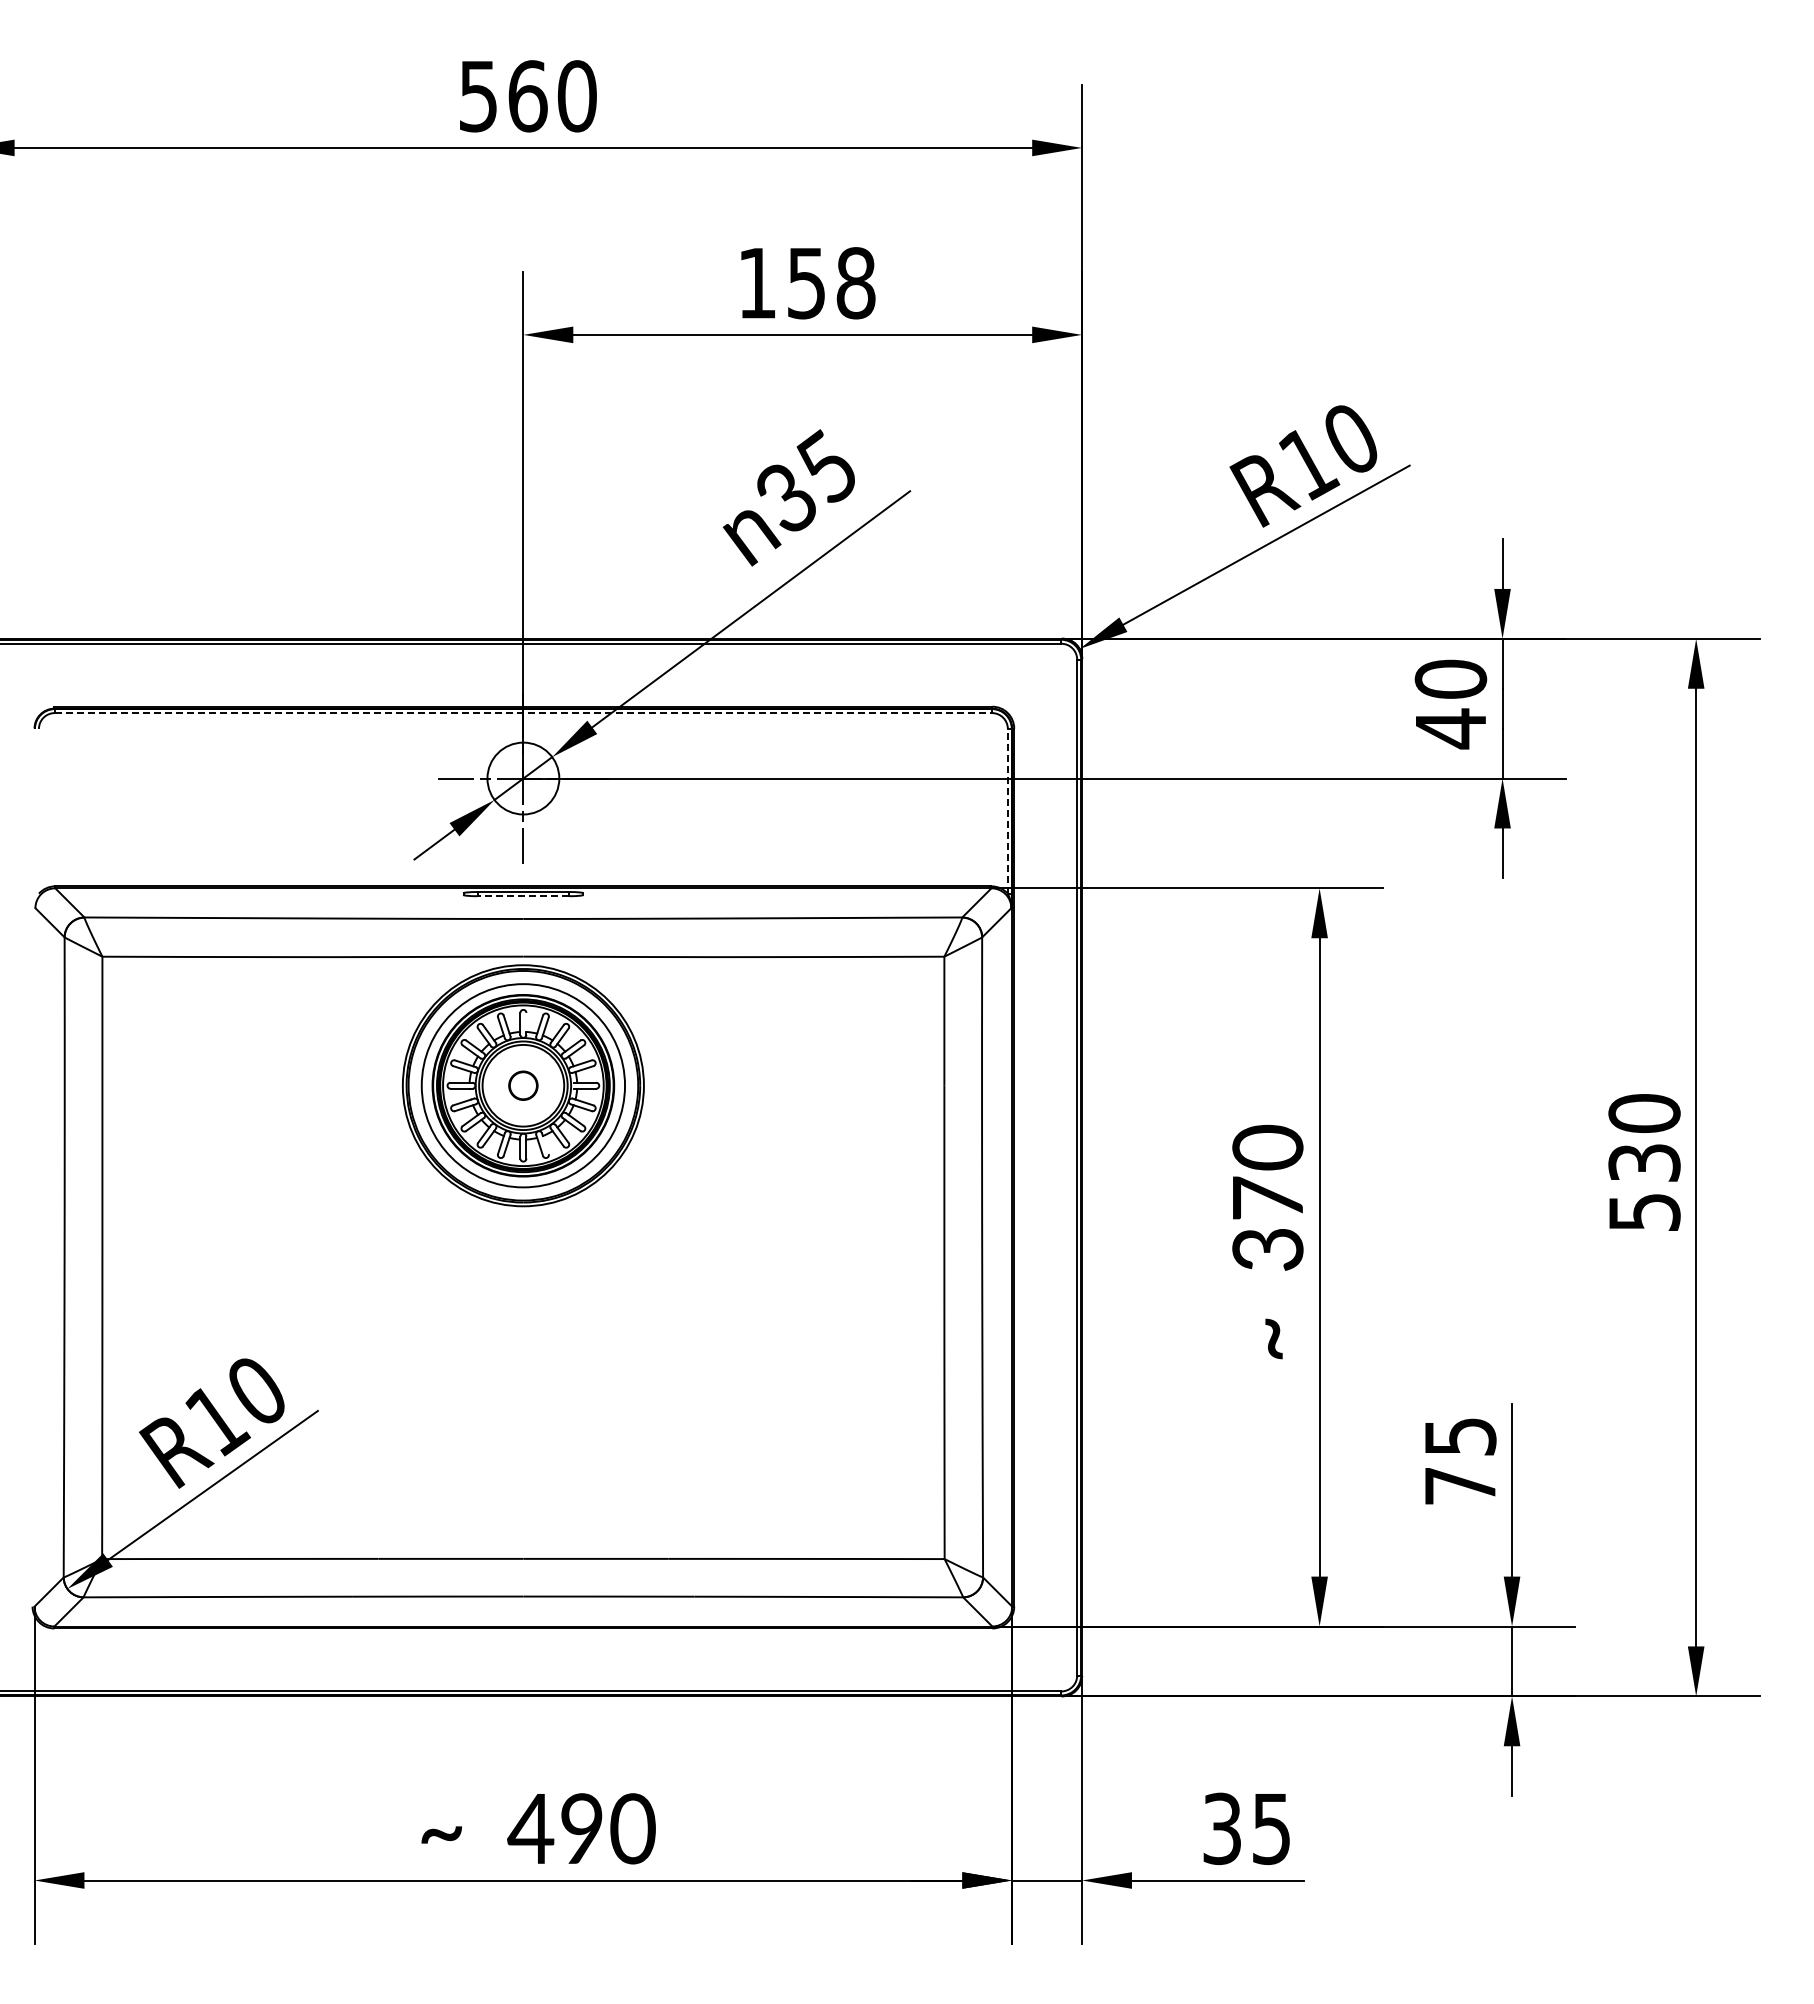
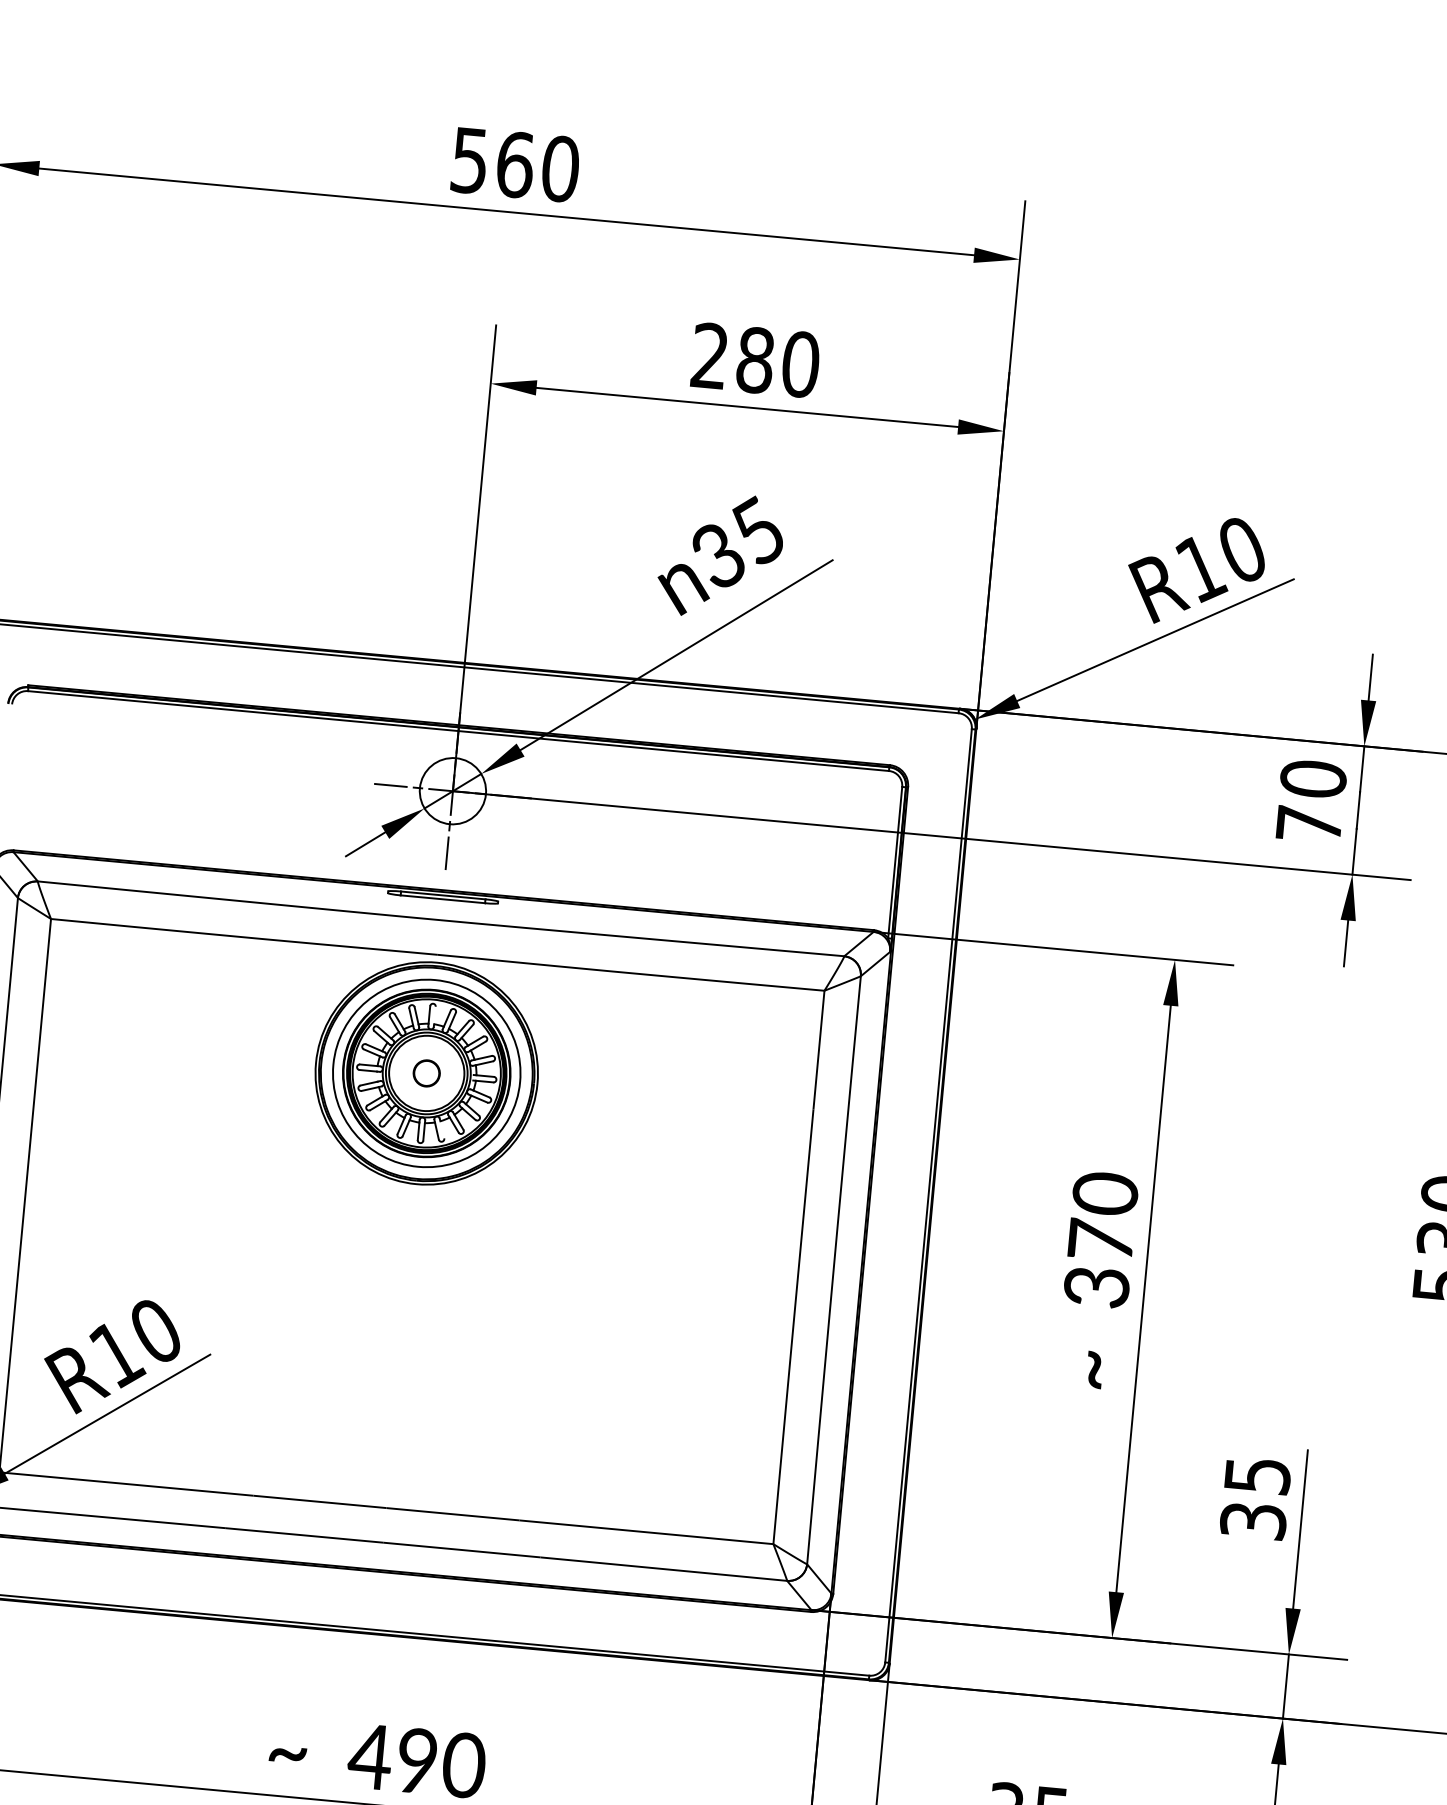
text: (806, 283) -> (755, 360), 158 -> 280
line: (523, 713) -> (458, 731), dashed -> solid
text: (1450, 728) -> (1308, 824), 40 -> 70
line: (1007, 810) -> (894, 861), dashed -> solid
line: (523, 896) -> (442, 899), dashed -> solid
text: (1460, 1485) -> (1253, 1520), 75 -> 35

